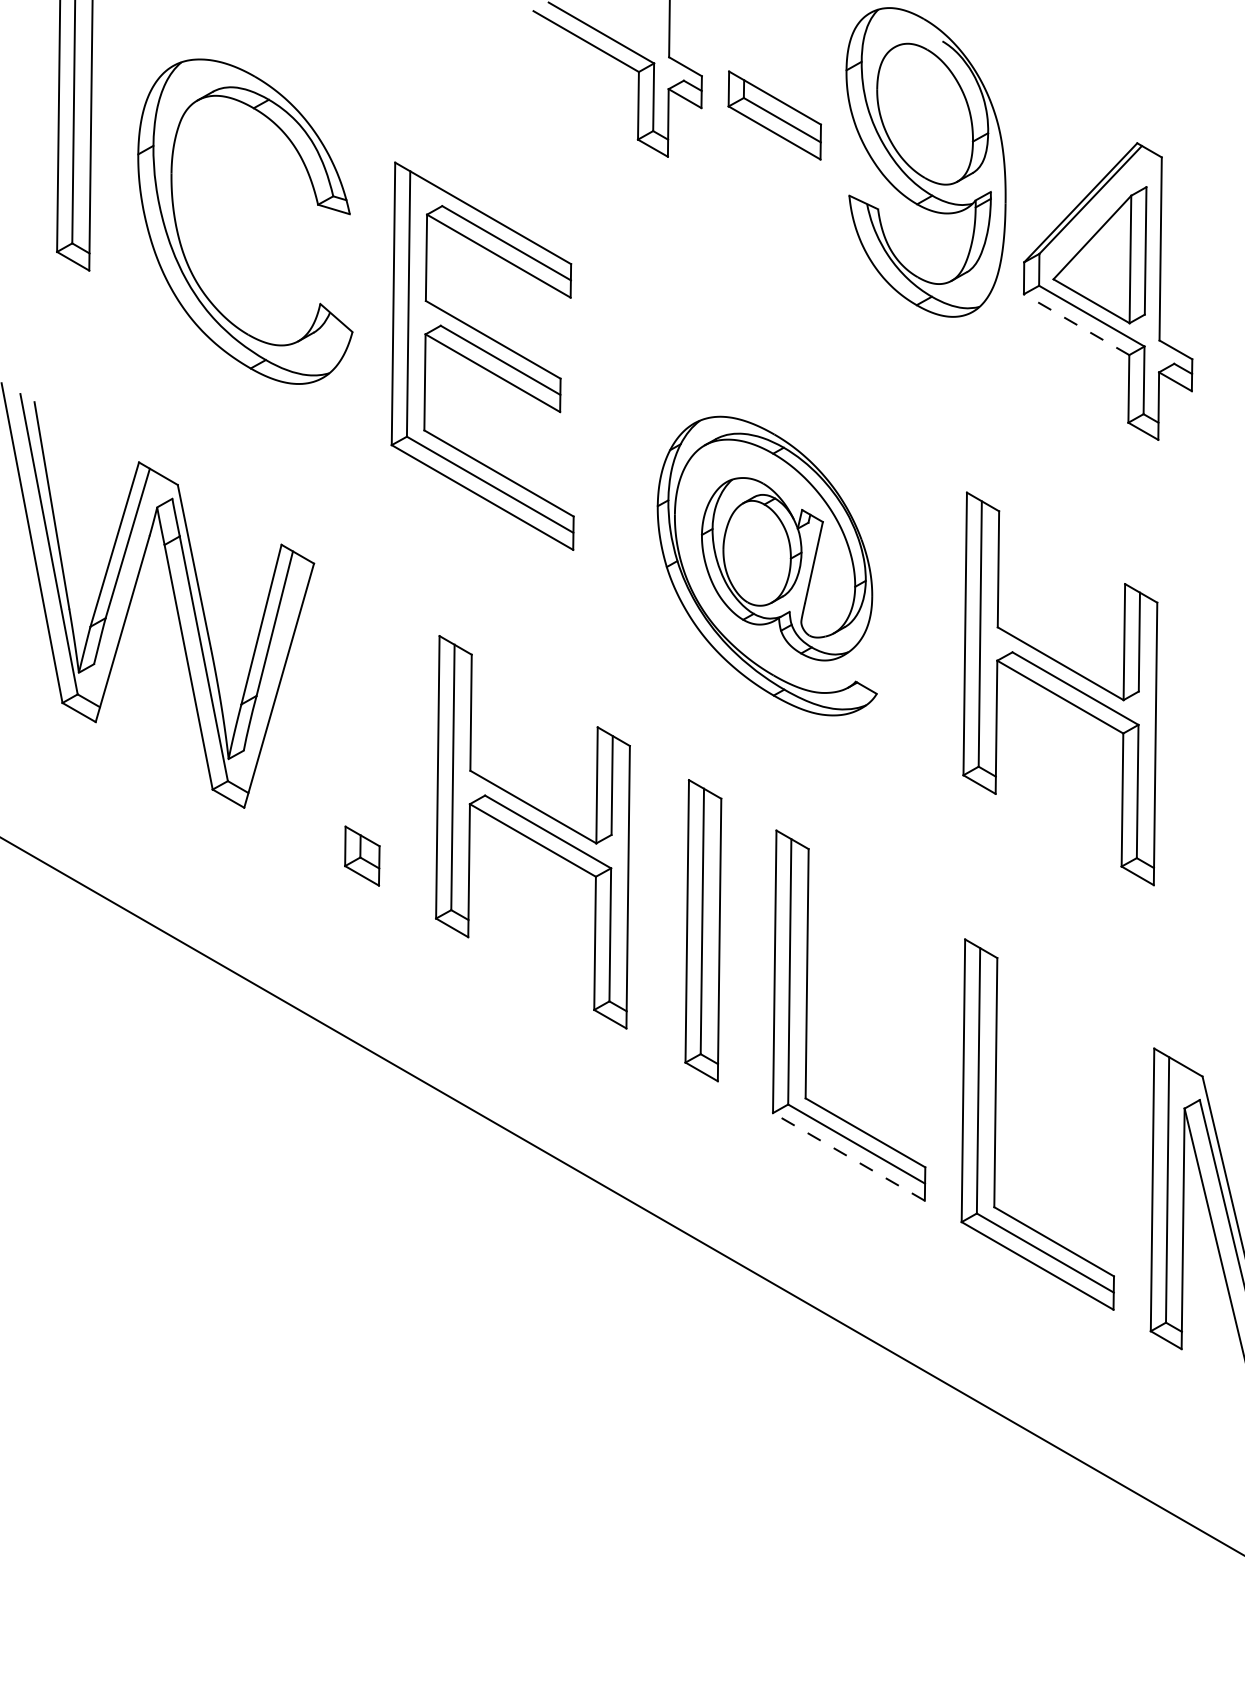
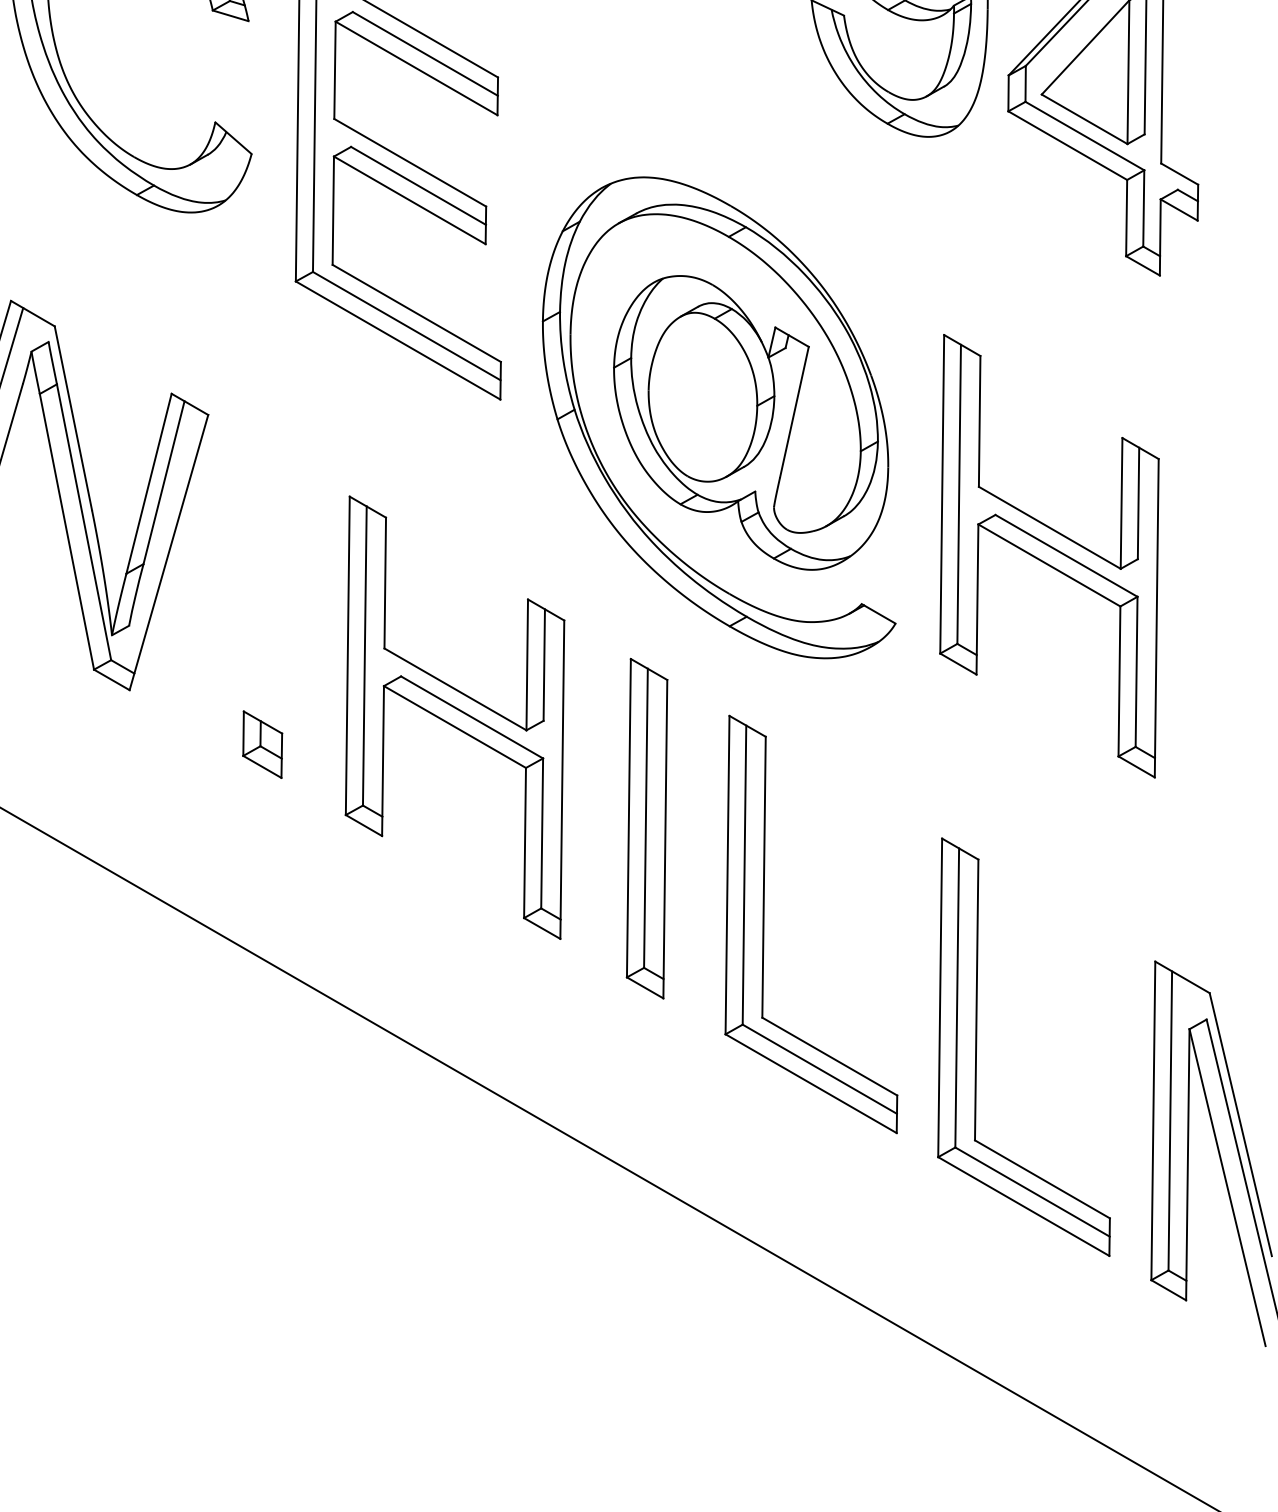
line: (1076, 324) -> (1067, 145), dashed -> solid
part: (766, 565) -> (718, 417), size x1.43
line: (848, 1156) -> (810, 1083), dashed -> solid

